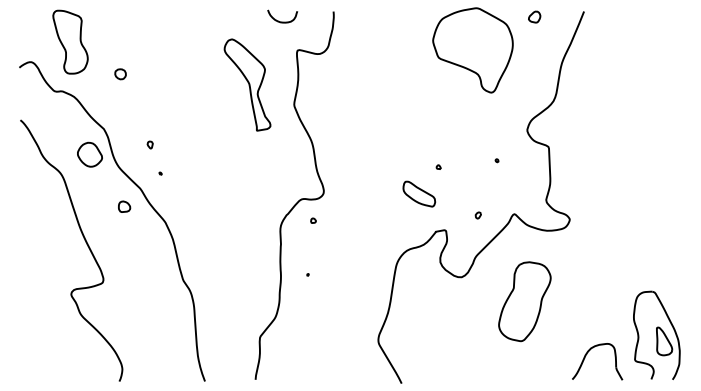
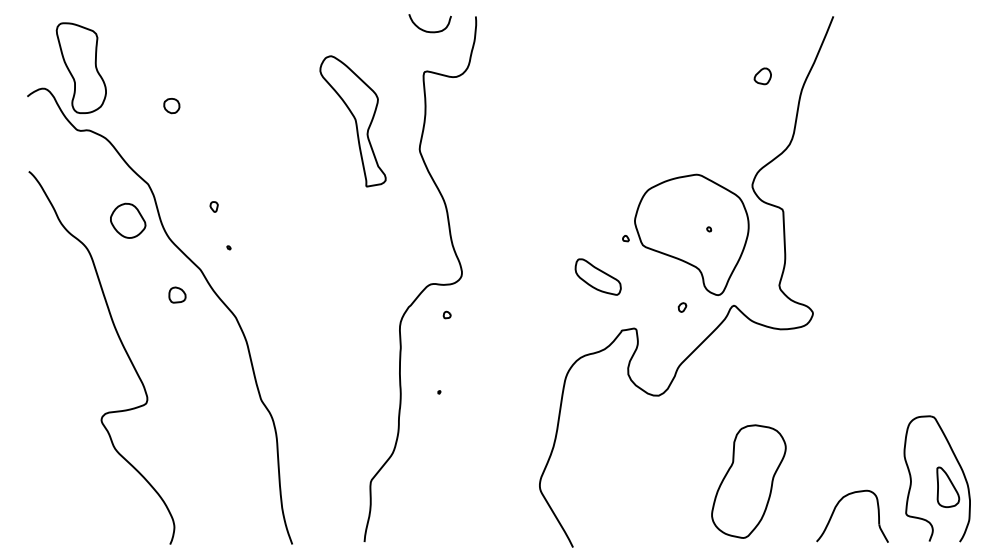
part: (534, 17) -> (762, 76), moved
curve: (280, 21) -> (426, 30), moved
part: (69, 41) -> (80, 67), moved
part: (472, 50) -> (691, 234), moved
part: (524, 301) -> (748, 481), moved

